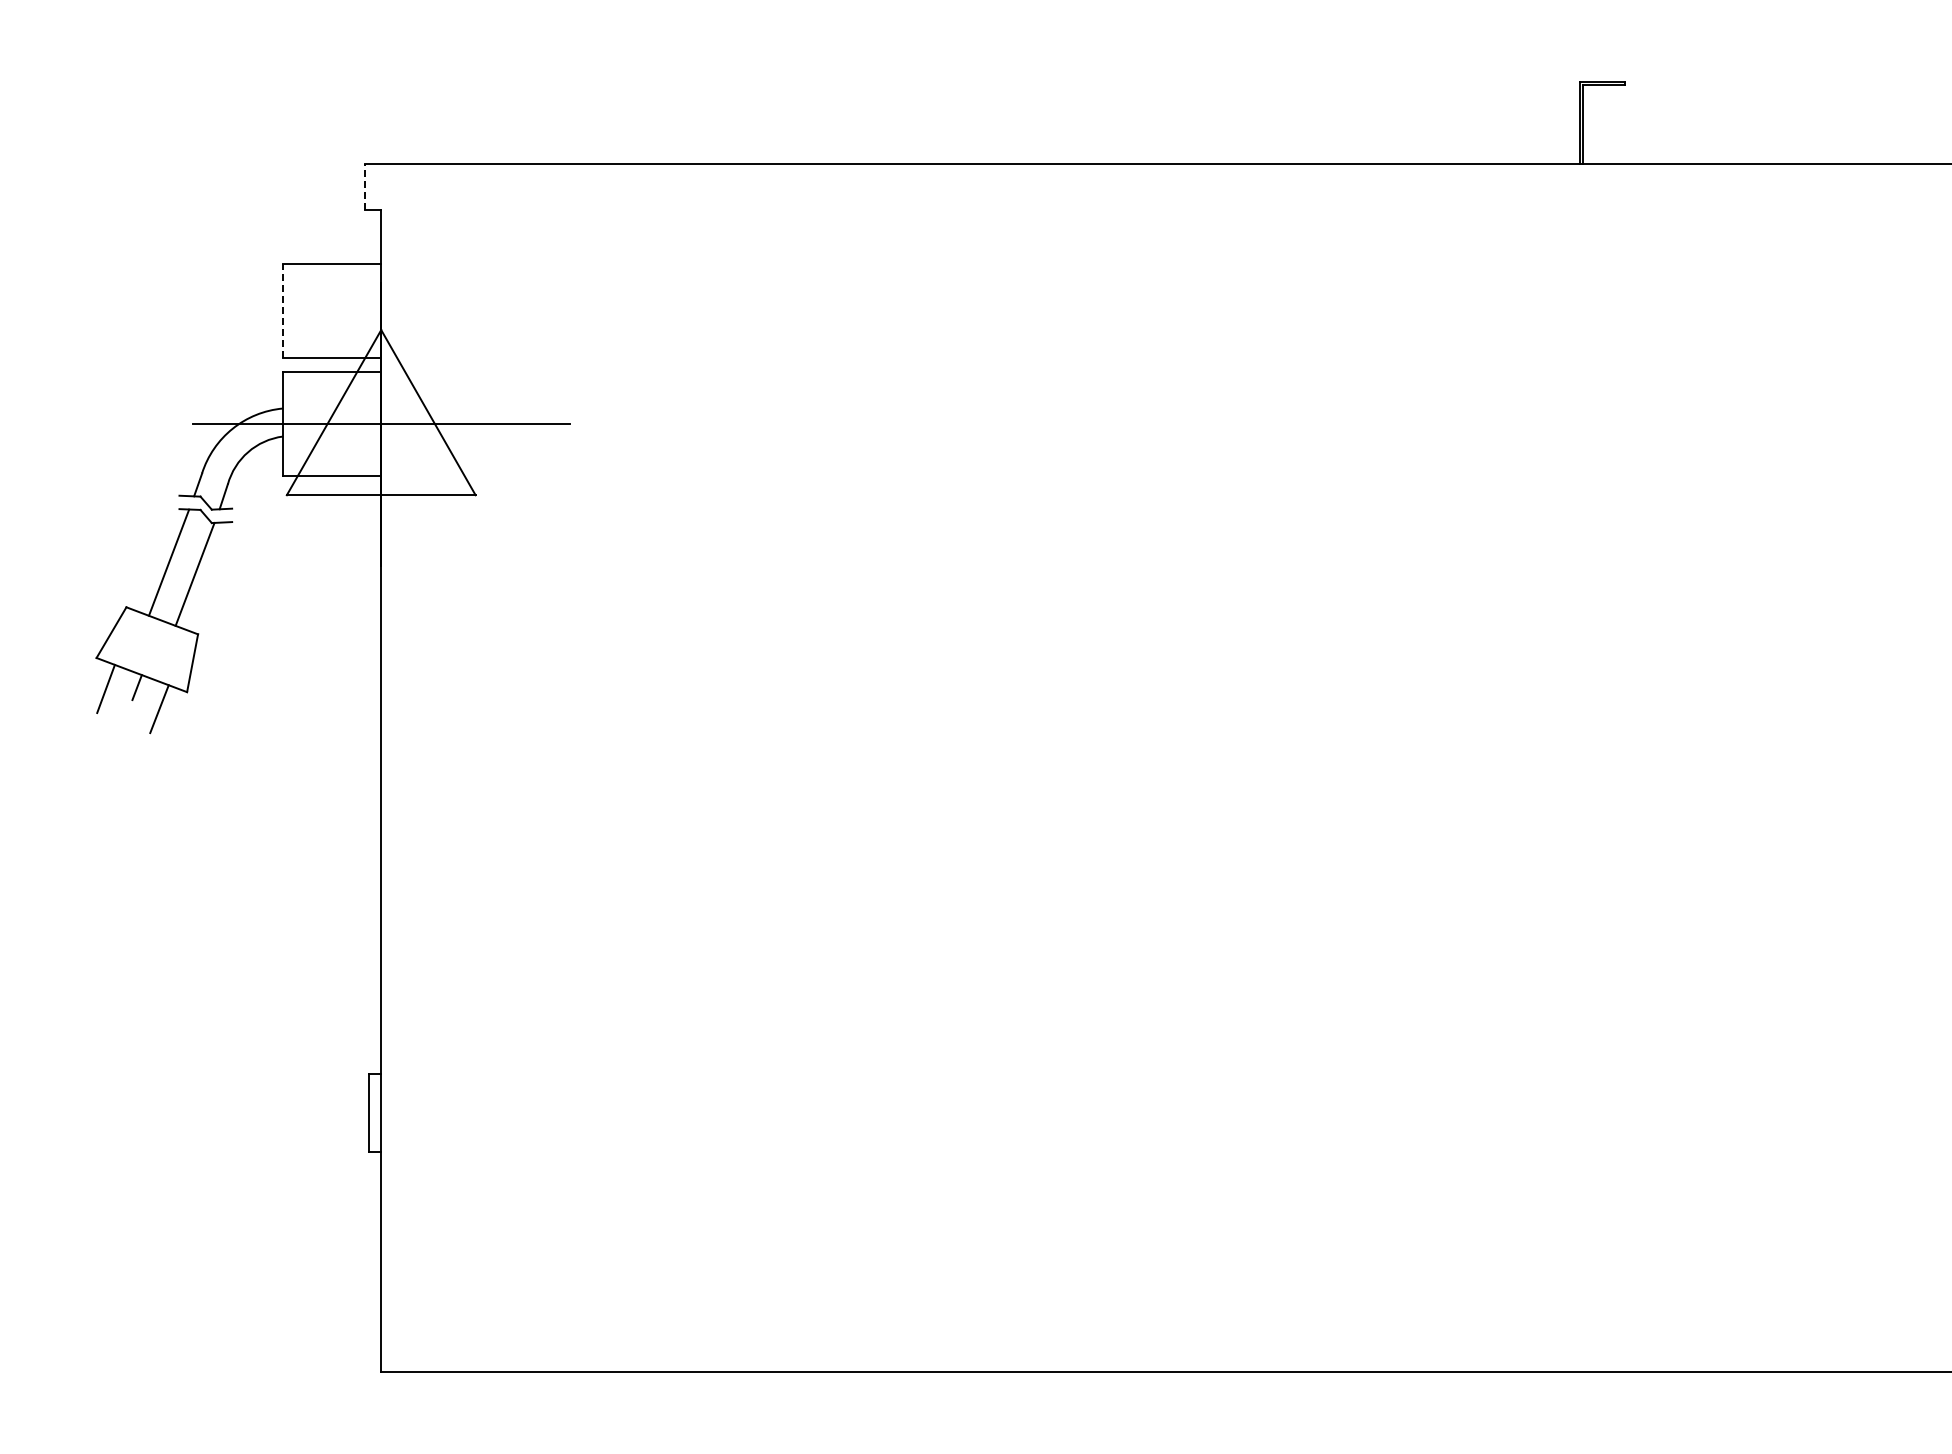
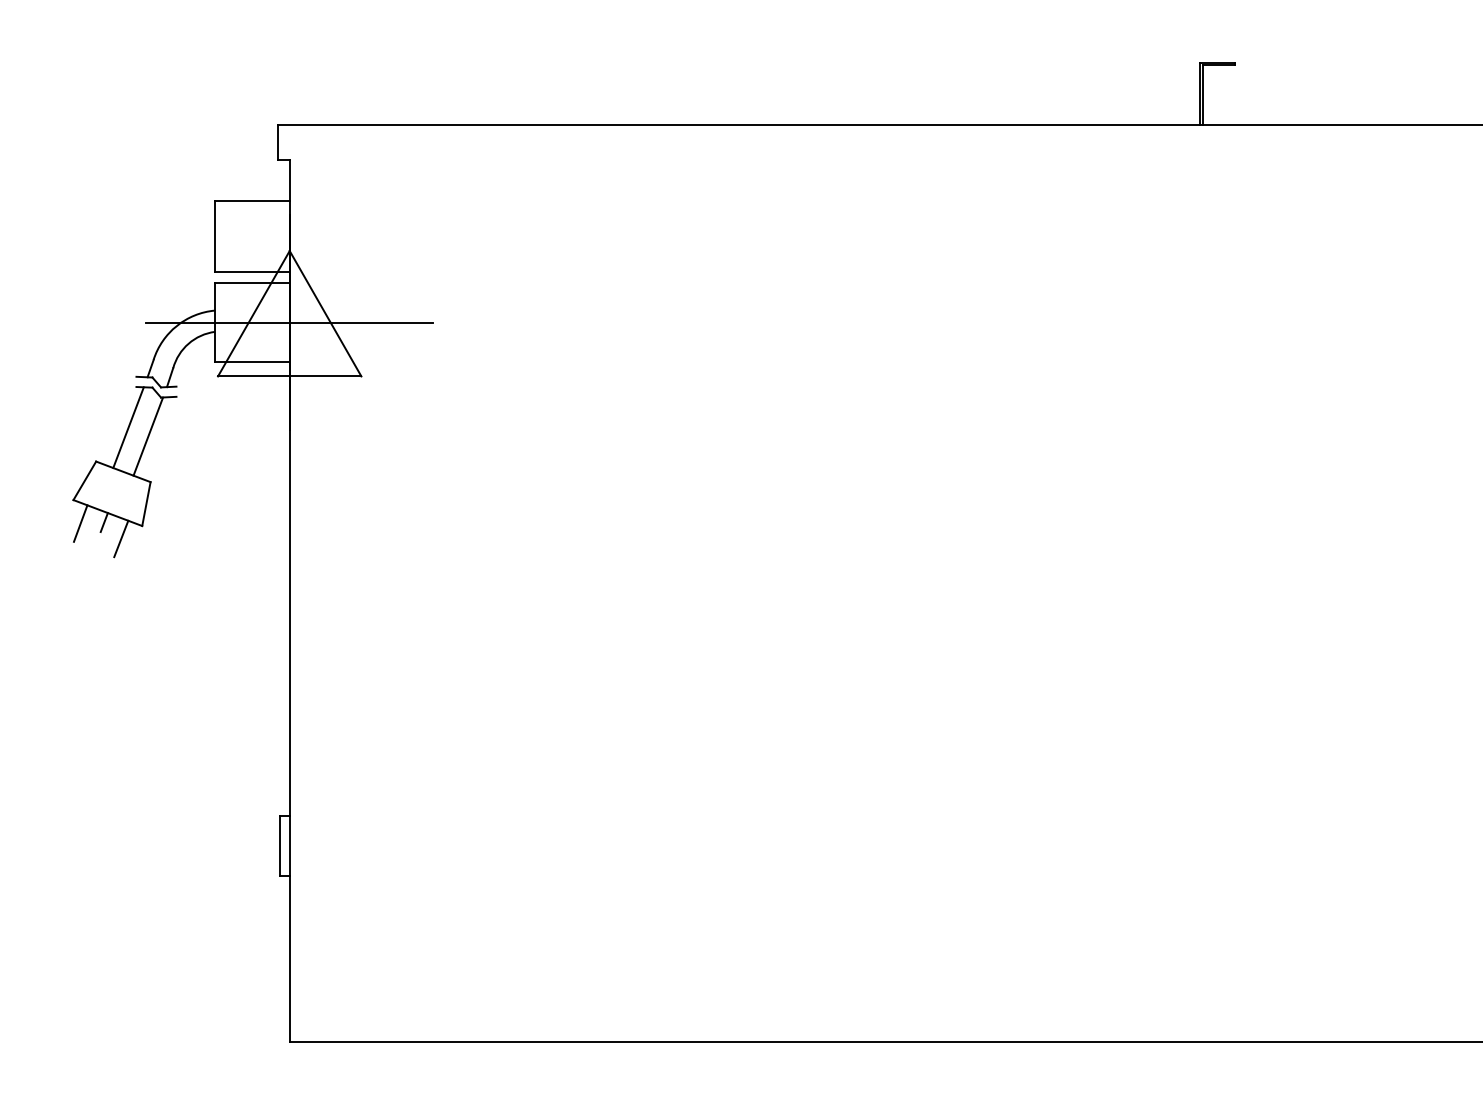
line: (365, 186) -> (277, 141), dashed -> solid
line: (283, 310) -> (215, 236), dashed -> solid

